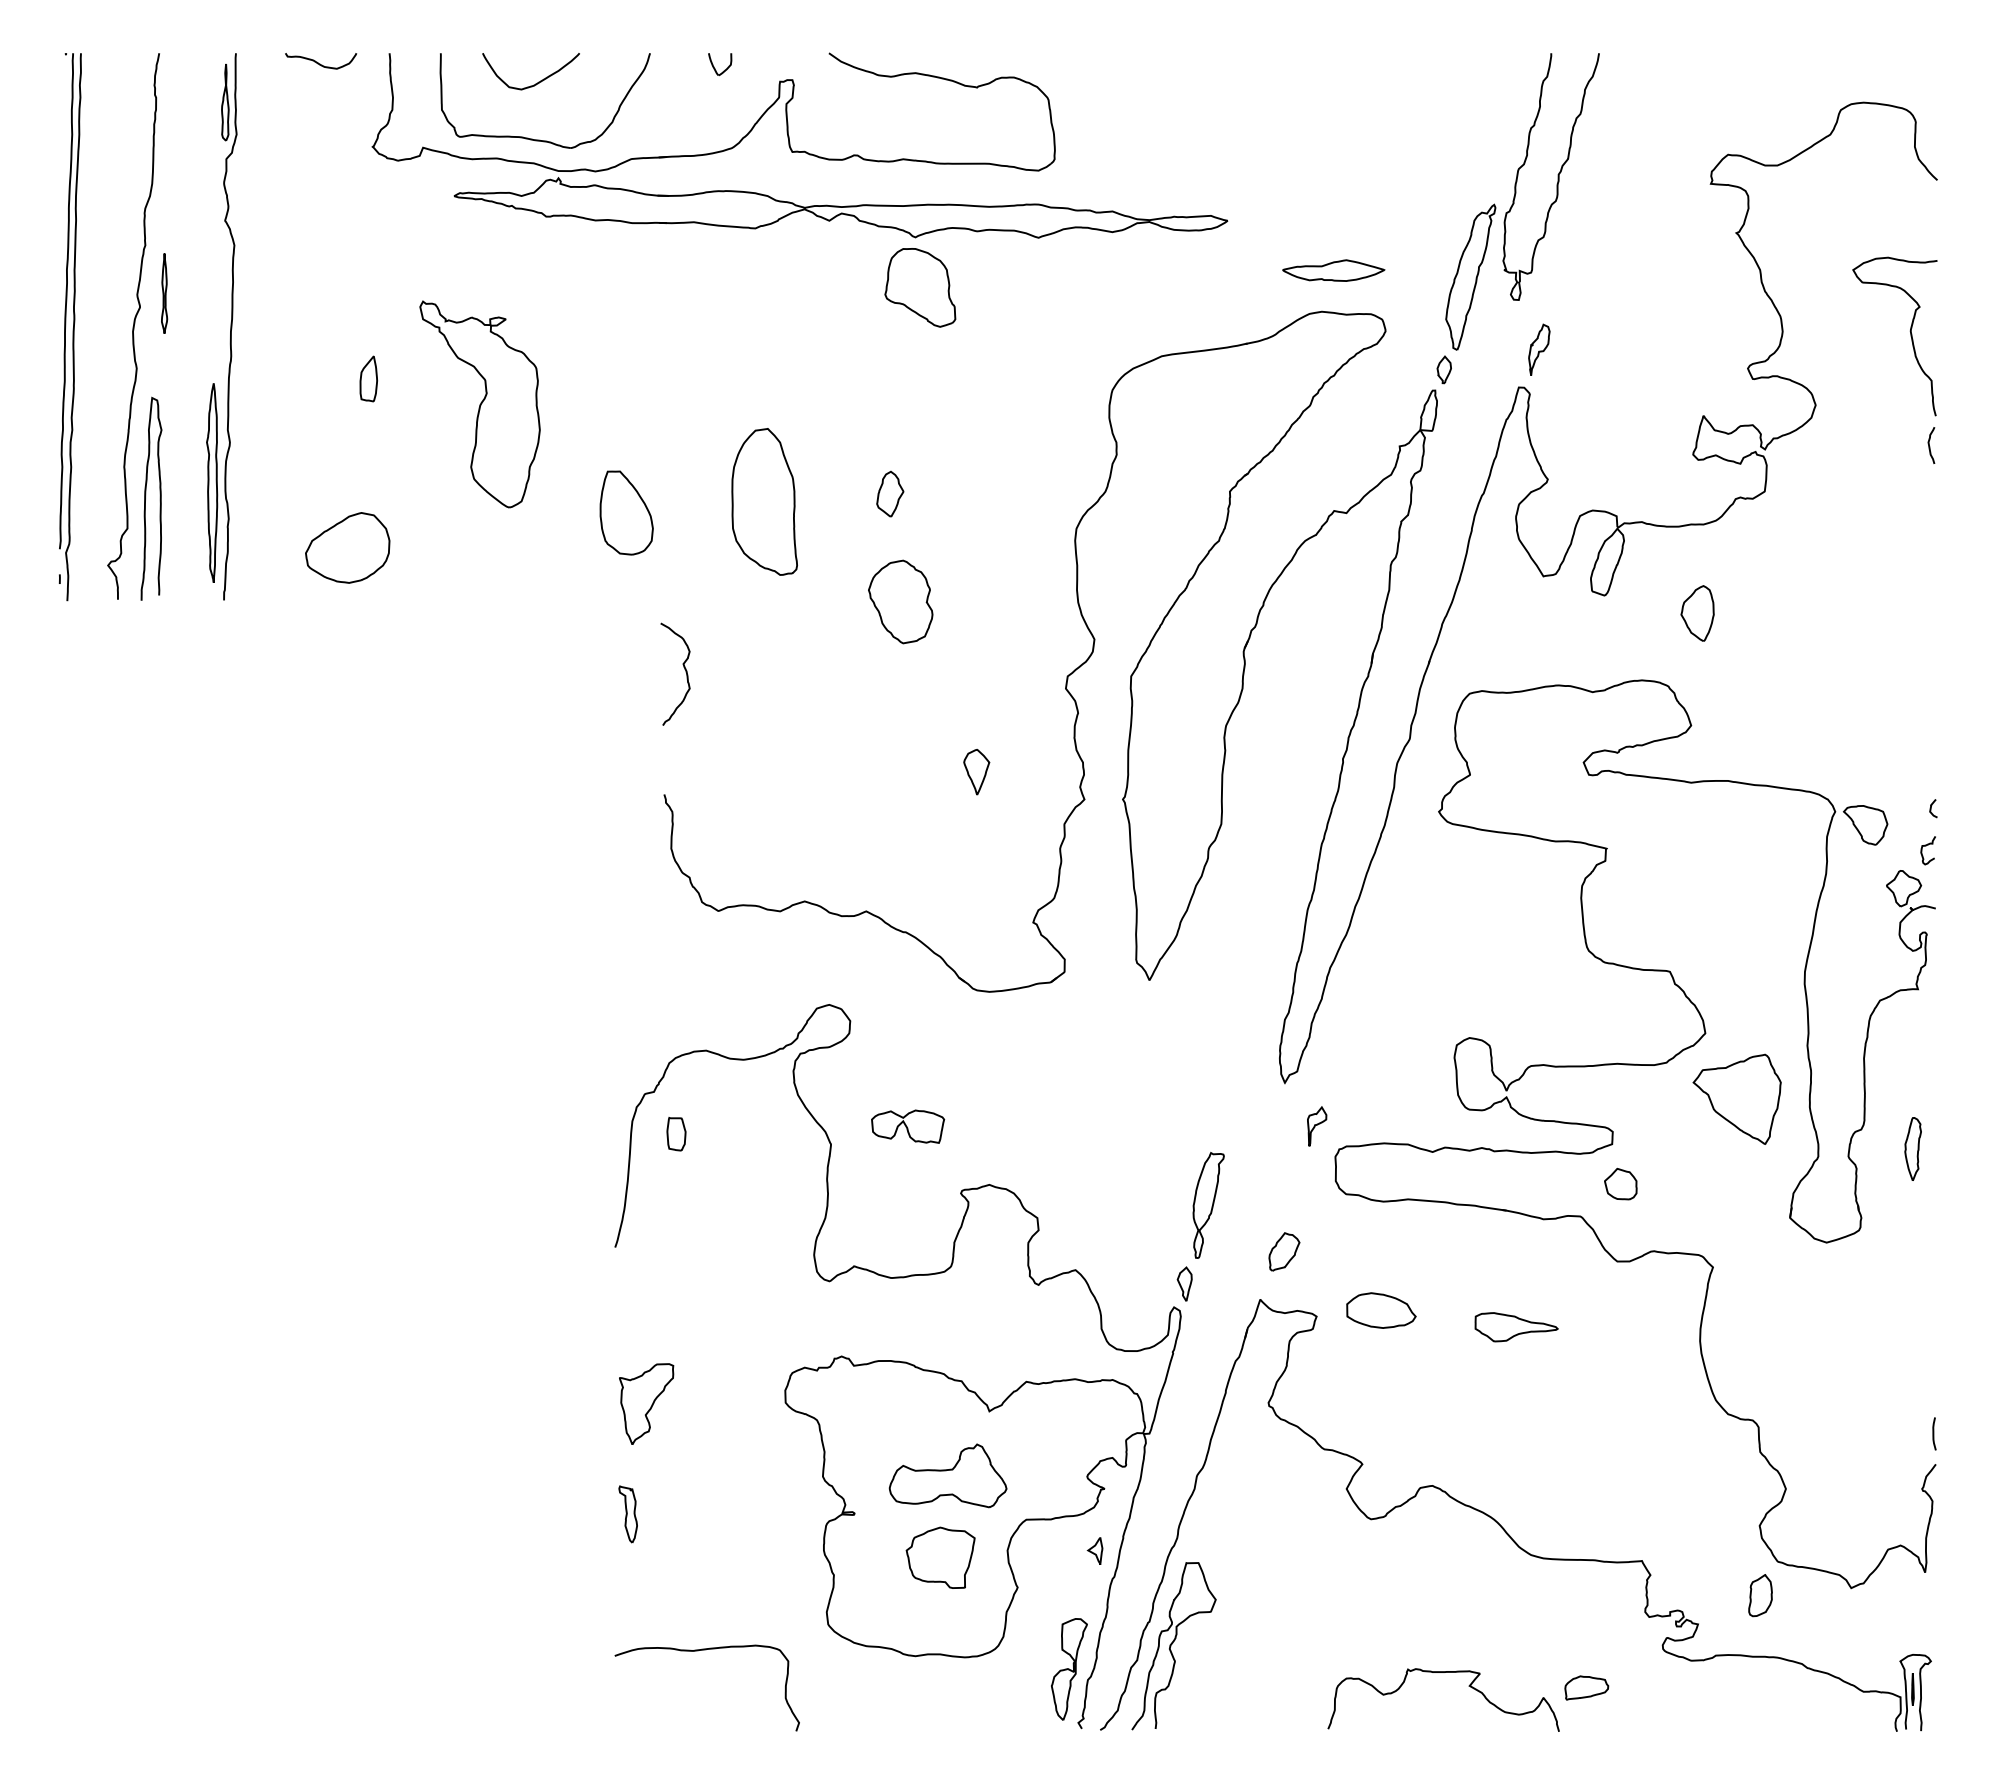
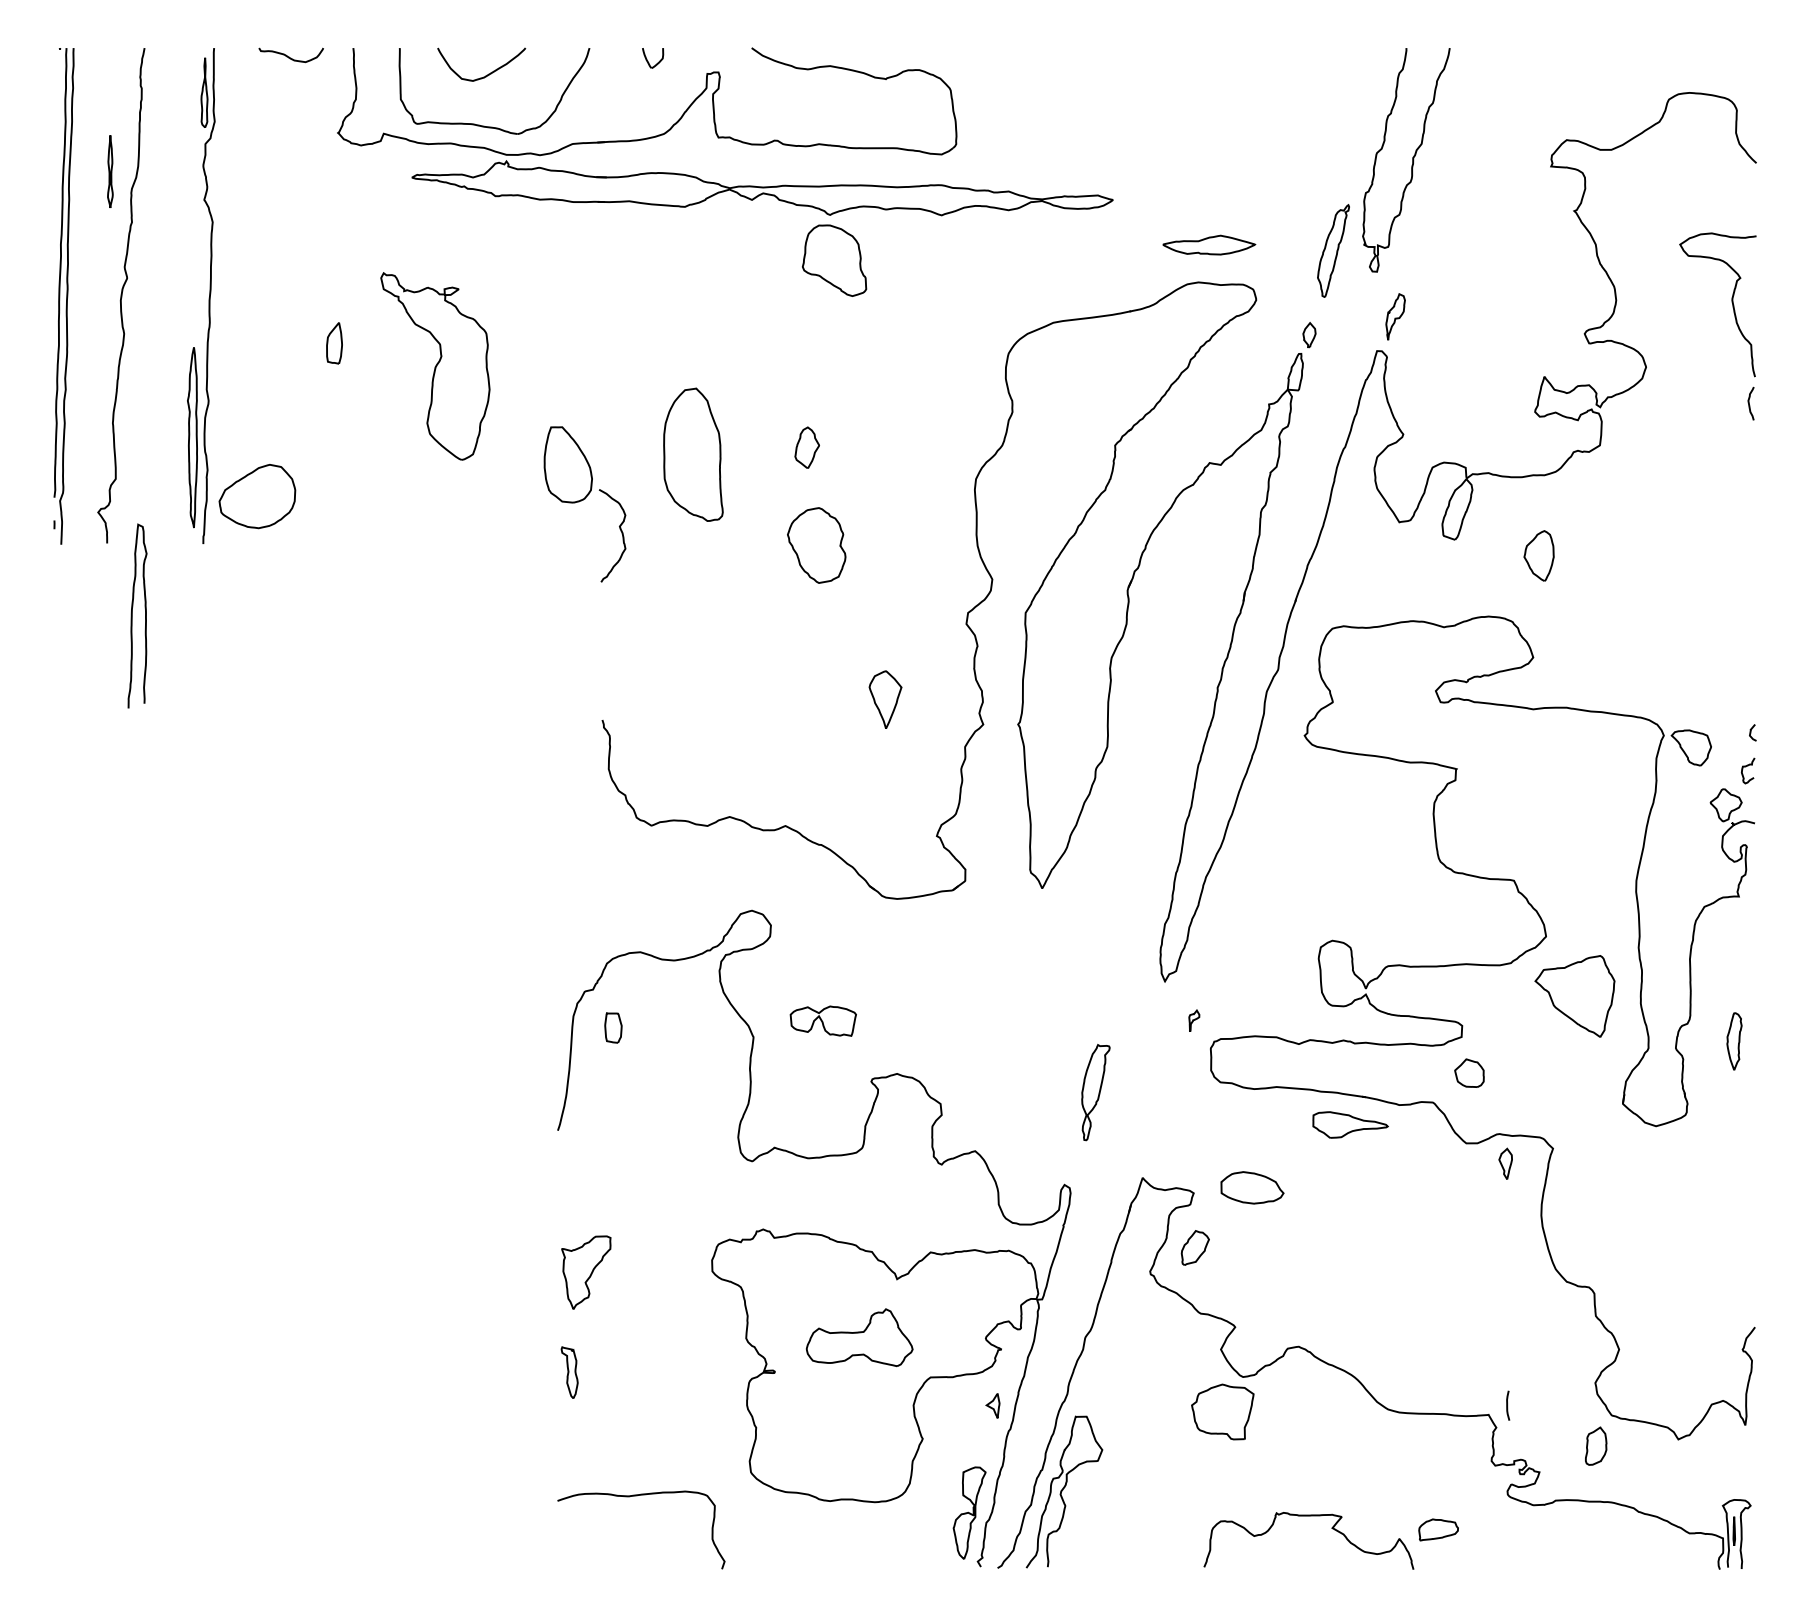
part: (1470, 276) -> (1333, 250), size x0.7
part: (164, 293) -> (110, 171), moved
curve: (146, 495) -> (133, 613), moved
part: (347, 547) -> (257, 496), moved
curve: (684, 669) -> (620, 531), moved
part: (976, 772) -> (885, 700), size x1.4
part: (1317, 1126) -> (1194, 1020), size x0.6
part: (1284, 1251) -> (1195, 1247), moved
part: (1184, 1283) -> (1505, 1163), moved
part: (1516, 1327) -> (1350, 1125), moved
curve: (1934, 1433) -> (1508, 1405), moved
part: (940, 1557) -> (1222, 1411), moved

